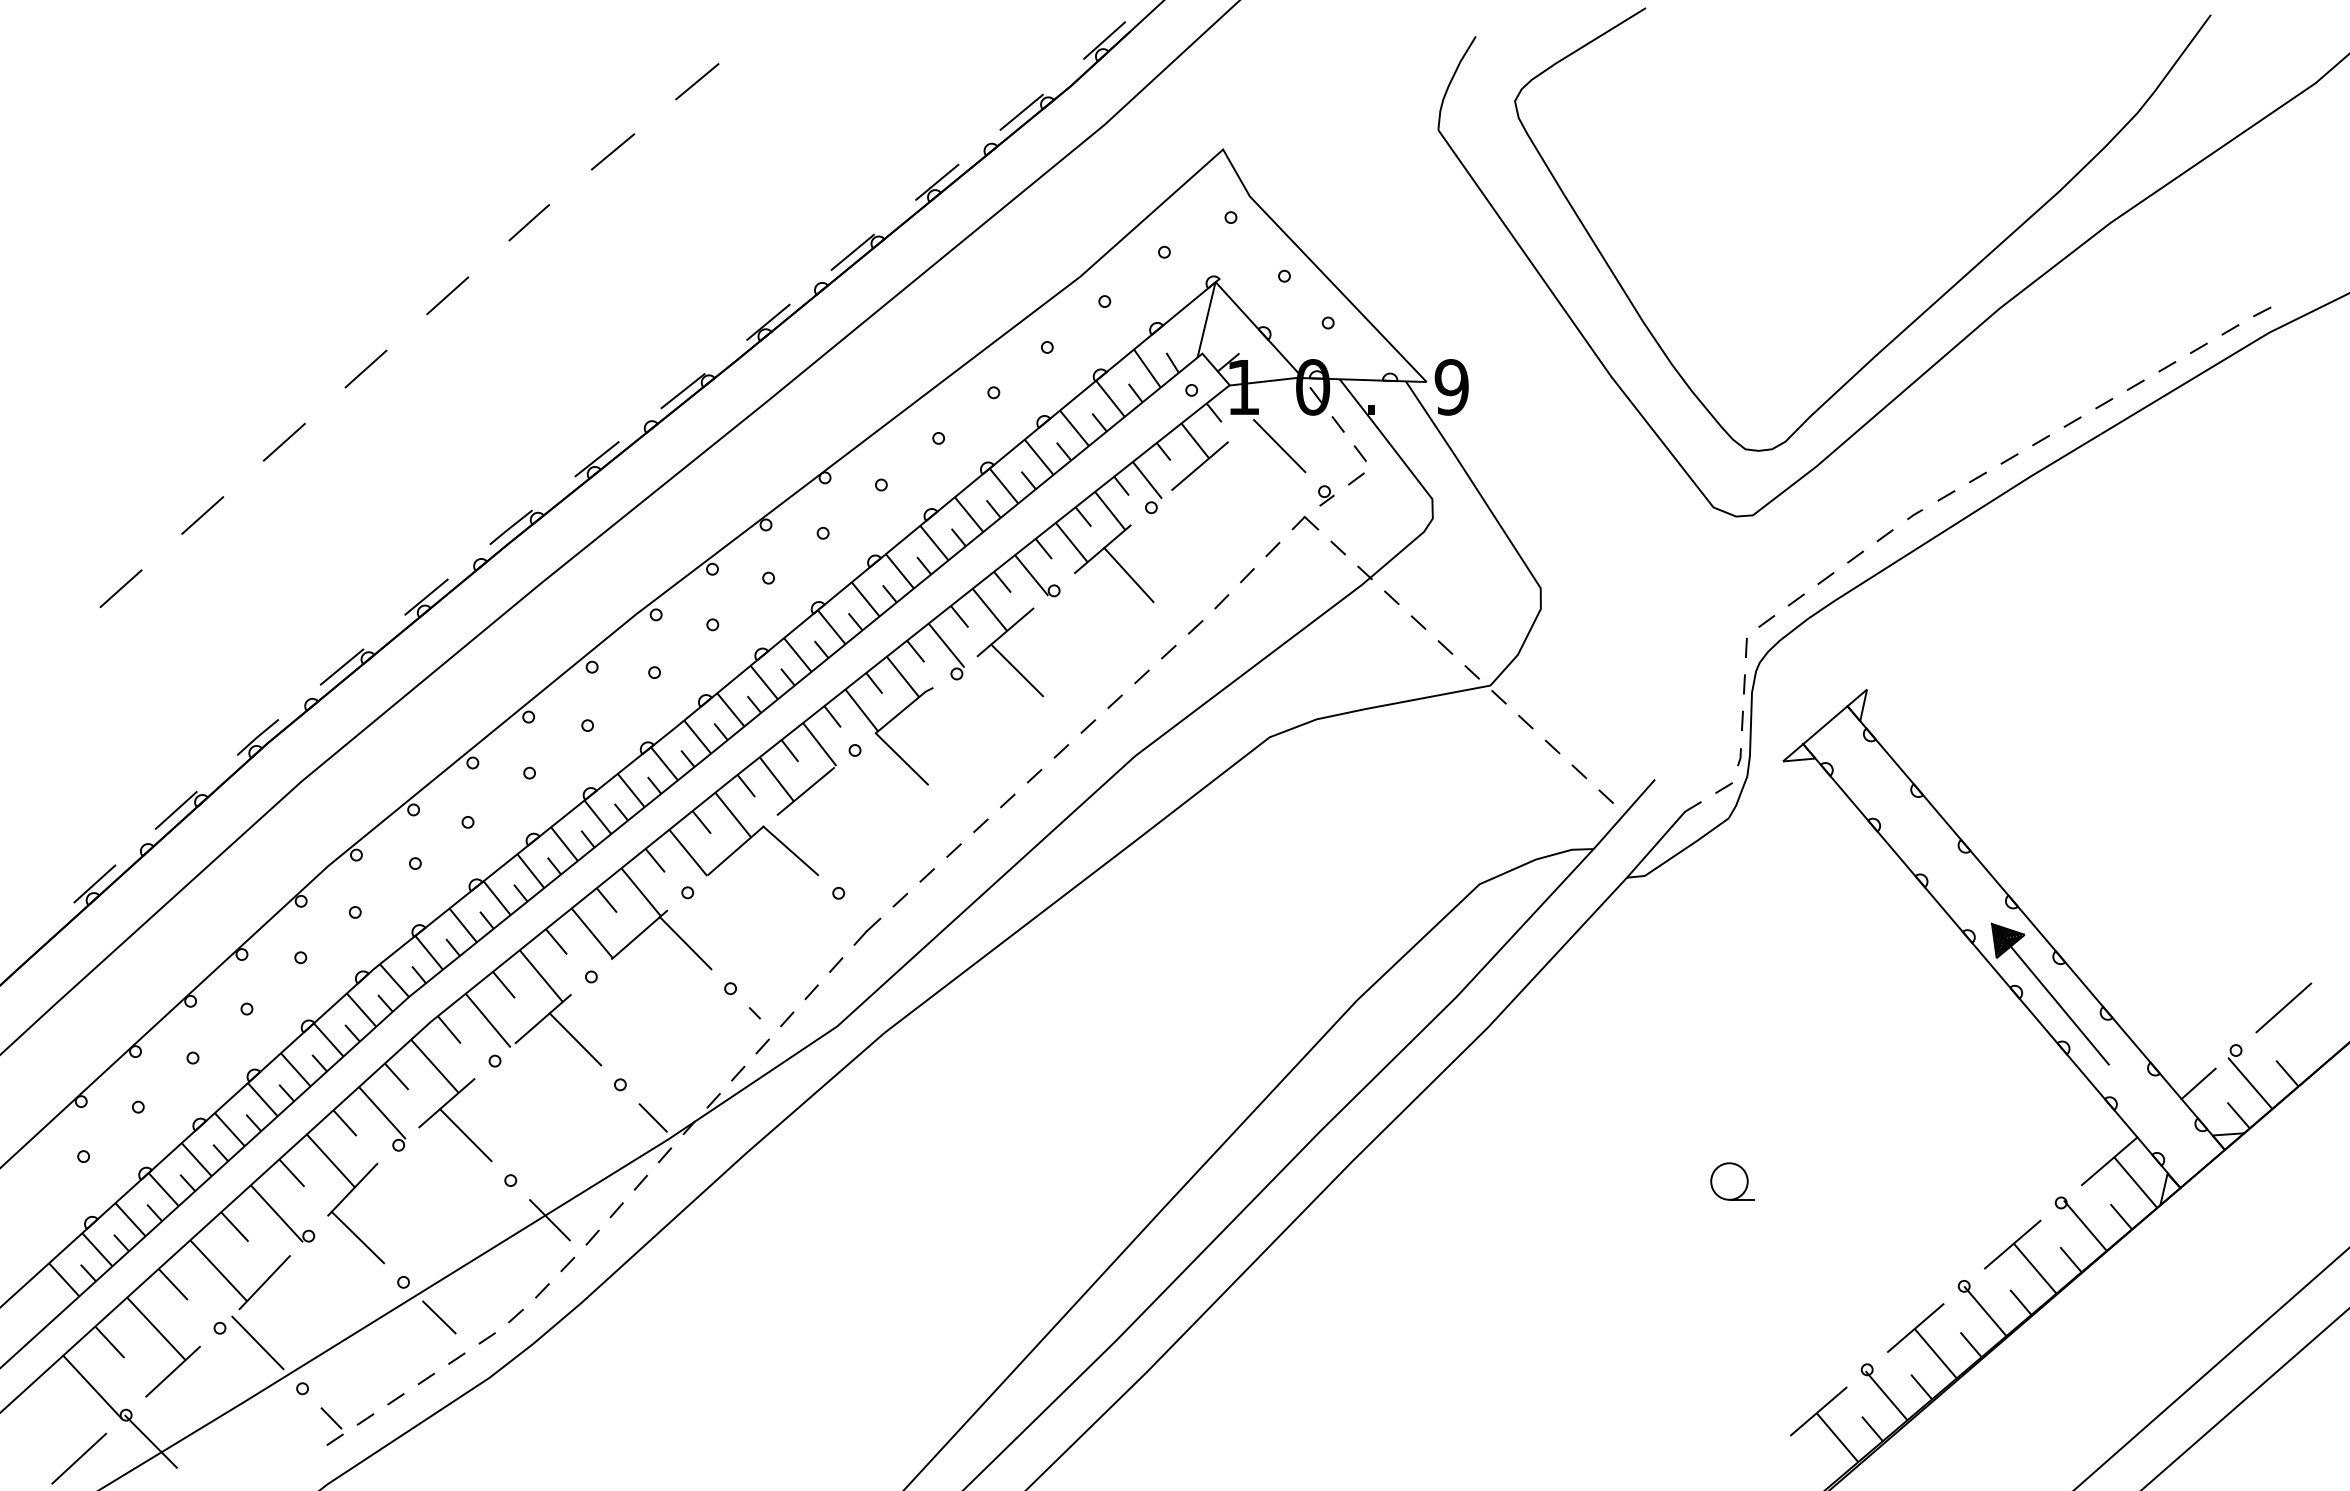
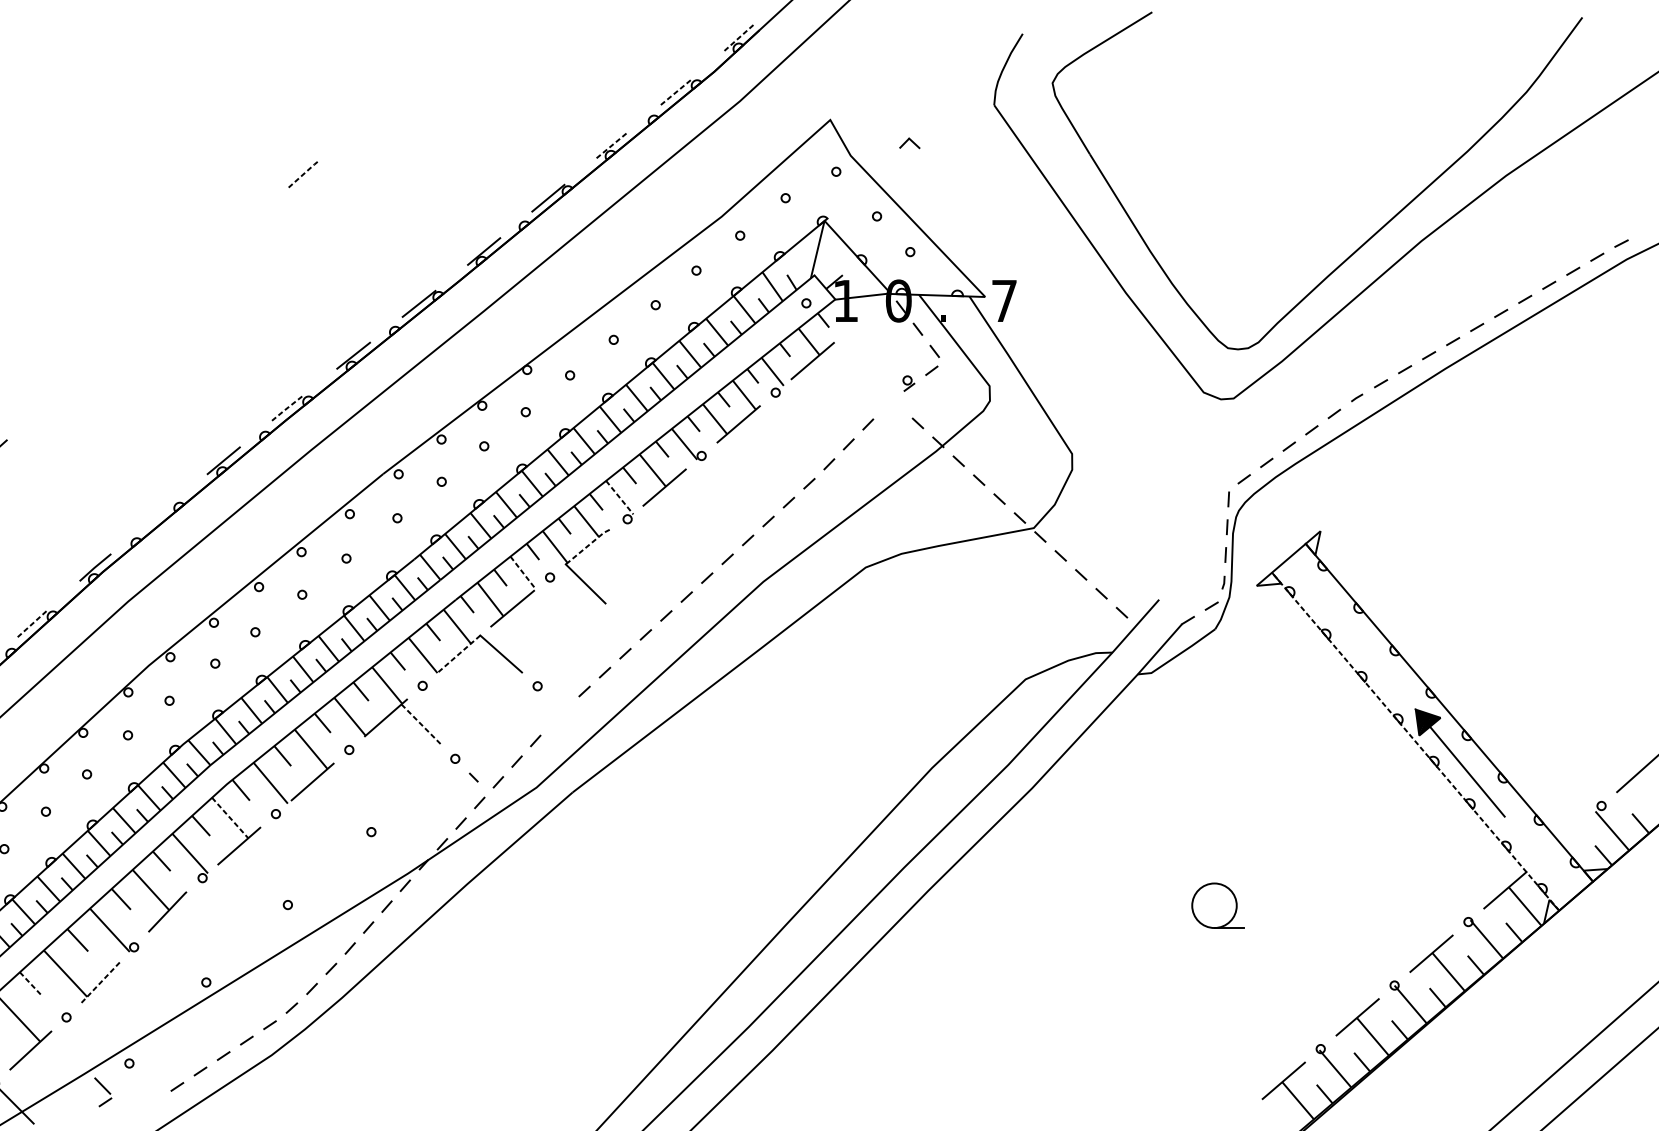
line: (1104, 40) -> (740, 36), solid -> dashed
line: (697, 81) -> (430, 68), removed
line: (1022, 112) -> (677, 91), solid -> dashed
line: (613, 151) -> (366, 121), removed
line: (937, 182) -> (612, 145), solid -> dashed
line: (529, 222) -> (302, 175), solid -> dashed
line: (447, 295) -> (239, 231), removed
line: (365, 368) -> (177, 286), removed
text: (1451, 387) -> (1004, 301), 9 -> 7
line: (283, 441) -> (114, 342), removed
line: (1279, 446) -> (873, 346), removed
line: (202, 515) -> (53, 398), removed
part: (1305, 522) -> (909, 142), moved
line: (510, 527) -> (287, 407), solid -> dashed
line: (1128, 575) -> (758, 444), removed
line: (946, 645) -> (619, 497), solid -> dashed
line: (341, 666) -> (159, 513), removed
line: (1017, 670) -> (673, 516), removed
line: (904, 709) -> (587, 546), solid -> dashed
line: (820, 744) -> (523, 572), solid -> dashed
line: (176, 810) -> (33, 623), solid -> dashed
line: (735, 850) -> (459, 653), solid -> dashed
line: (867, 931) -> (559, 715), removed
line: (685, 943) -> (420, 724), solid -> dashed
line: (1991, 965) -> (1415, 741), solid -> dashed
line: (575, 1039) -> (337, 797), removed
line: (434, 1066) -> (229, 818), solid -> dashed
line: (2198, 1083) -> (1572, 831), removed
line: (652, 1117) -> (395, 856), removed
line: (465, 1135) -> (253, 870), removed
part: (1732, 1181) -> (1218, 905), size x1.6
line: (549, 1220) -> (317, 935), removed
line: (357, 1237) -> (171, 948), removed
line: (264, 1282) -> (100, 982), solid -> dashed
line: (173, 1284) -> (31, 984), solid -> dashed
line: (439, 1317) -> (233, 1009), removed
line: (257, 1342) -> (95, 1028), removed
part: (331, 1426) -> (102, 1092), moved

